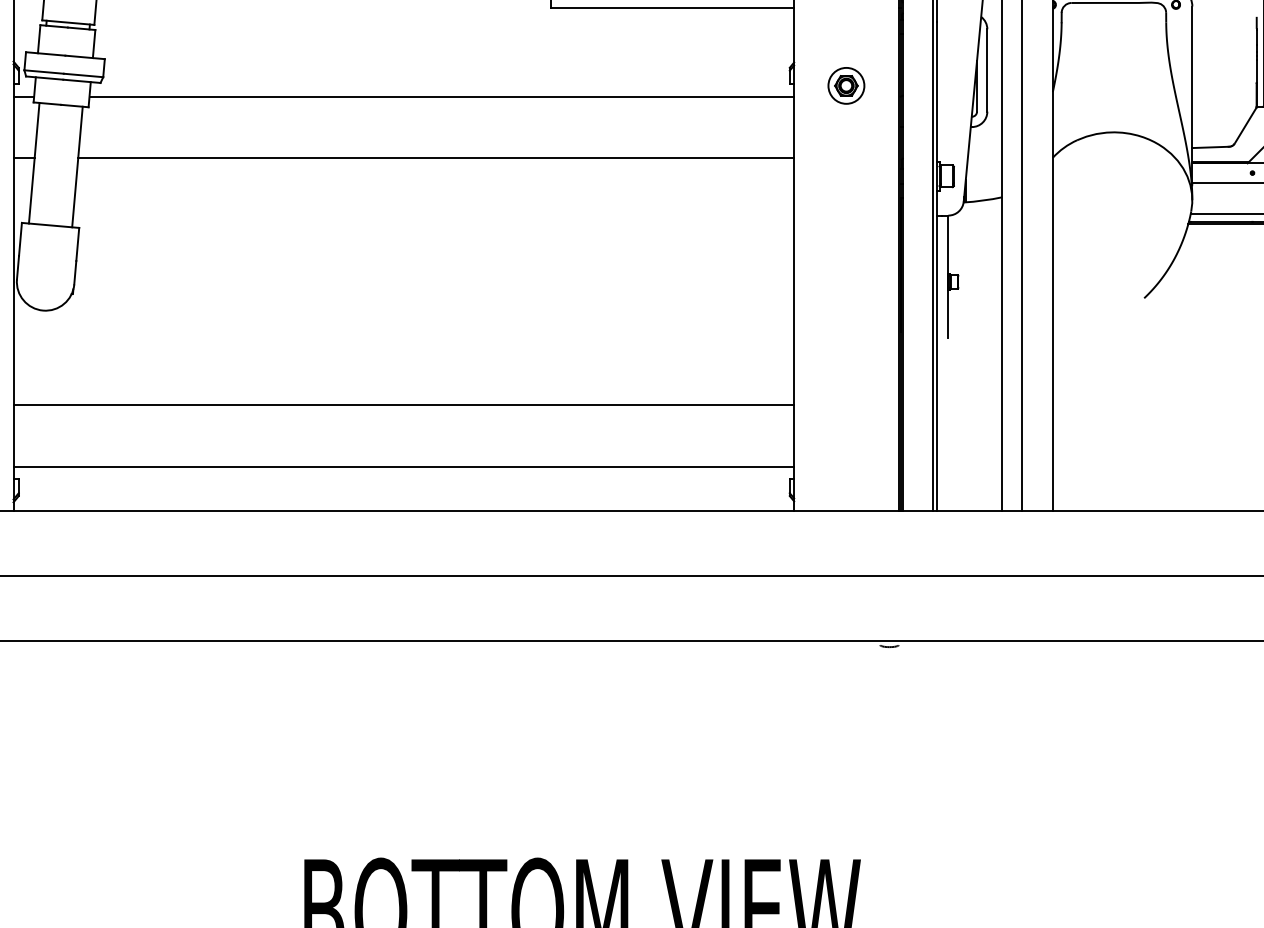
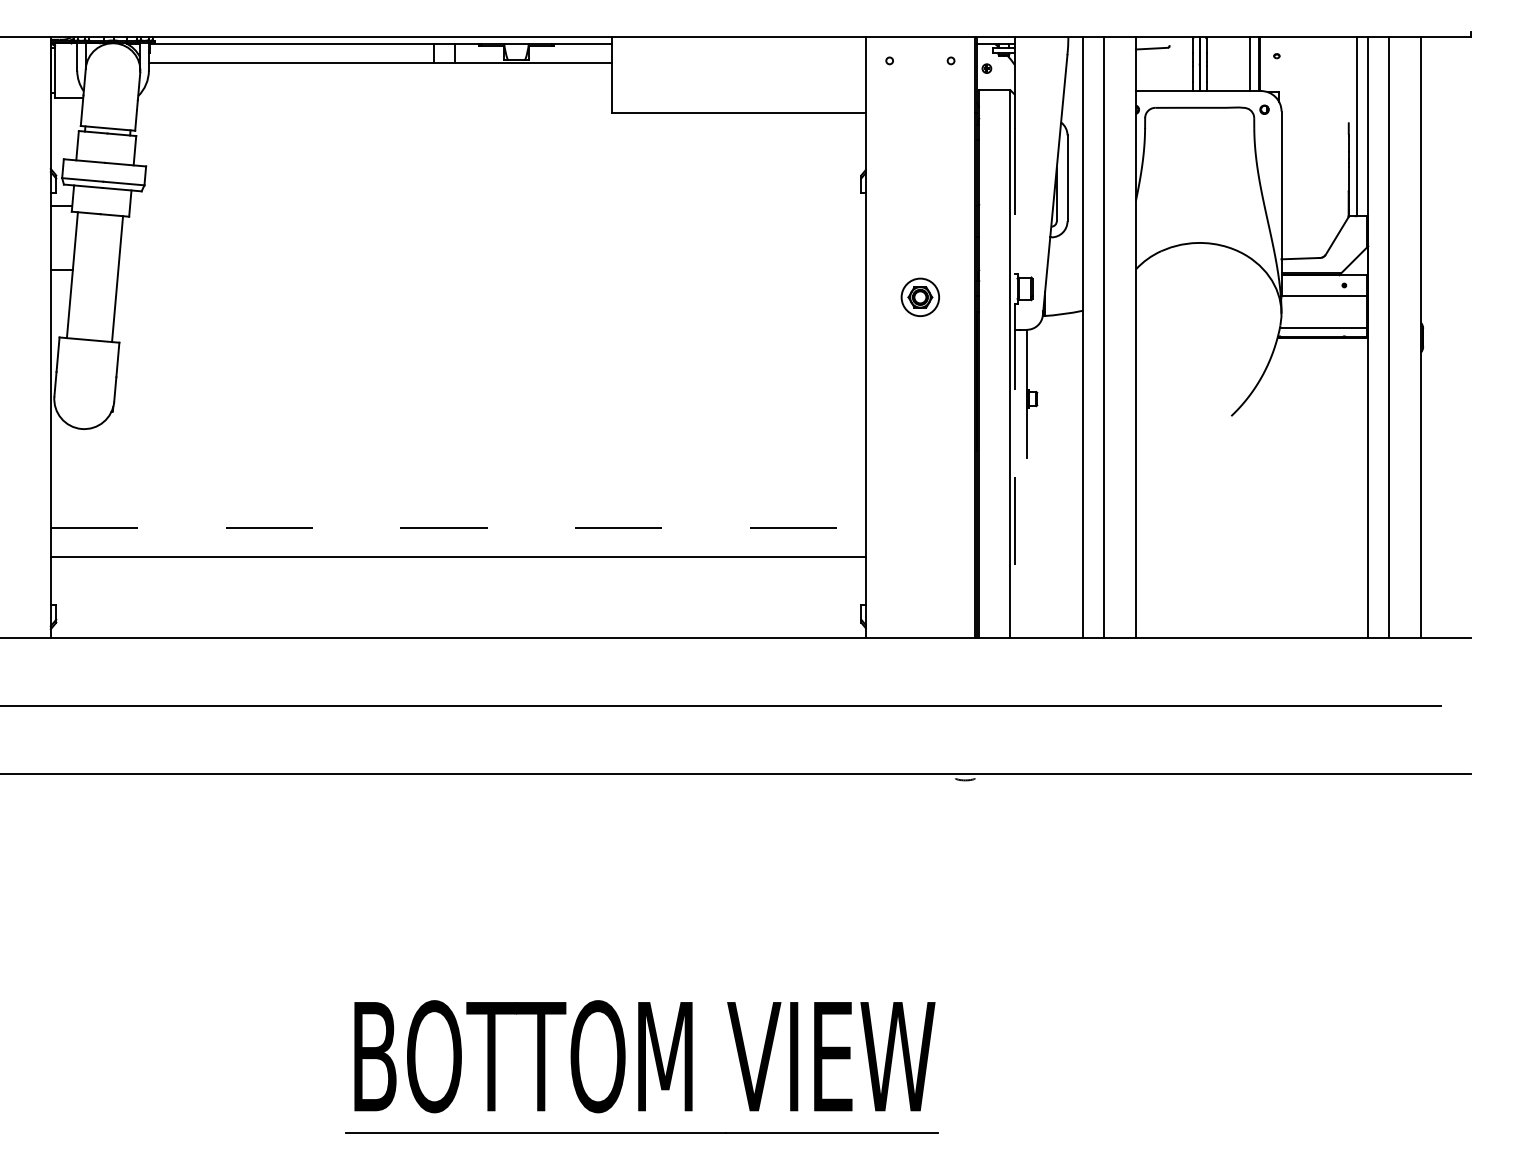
part: (845, 85) -> (919, 296), moved
line: (441, 96) -> (497, 205), removed
line: (435, 158) -> (491, 270), removed
line: (936, 266) -> (1014, 382), solid -> dashed
line: (404, 405) -> (458, 528), solid -> dashed
line: (403, 467) -> (457, 556), moved

